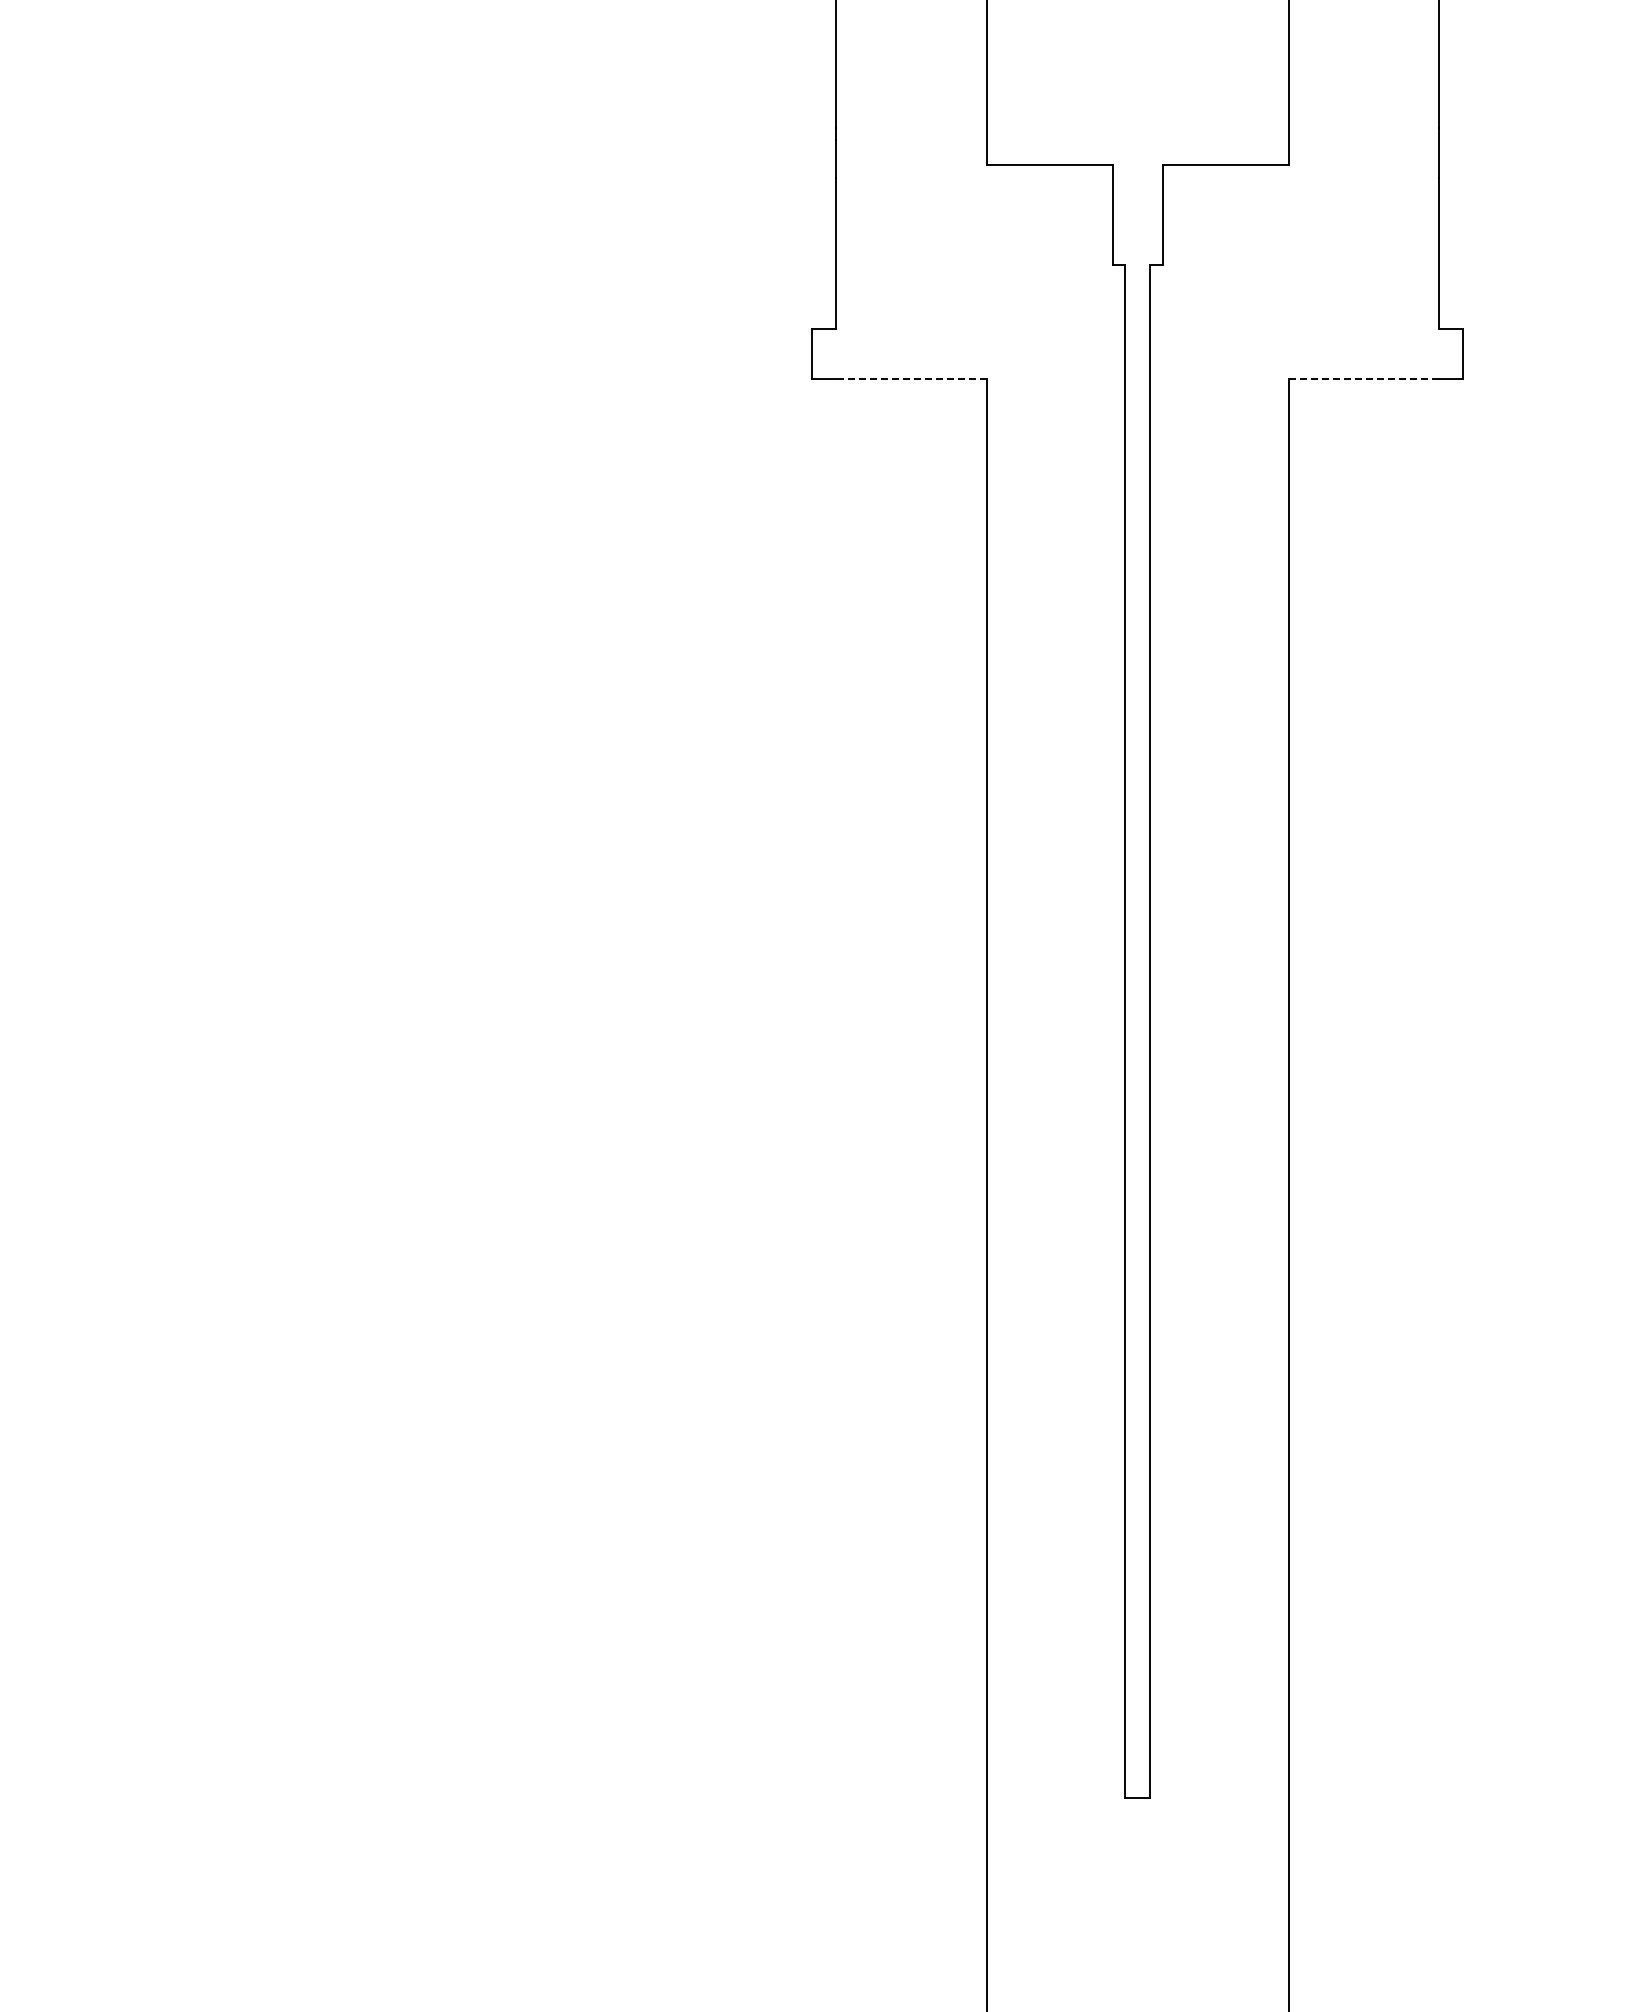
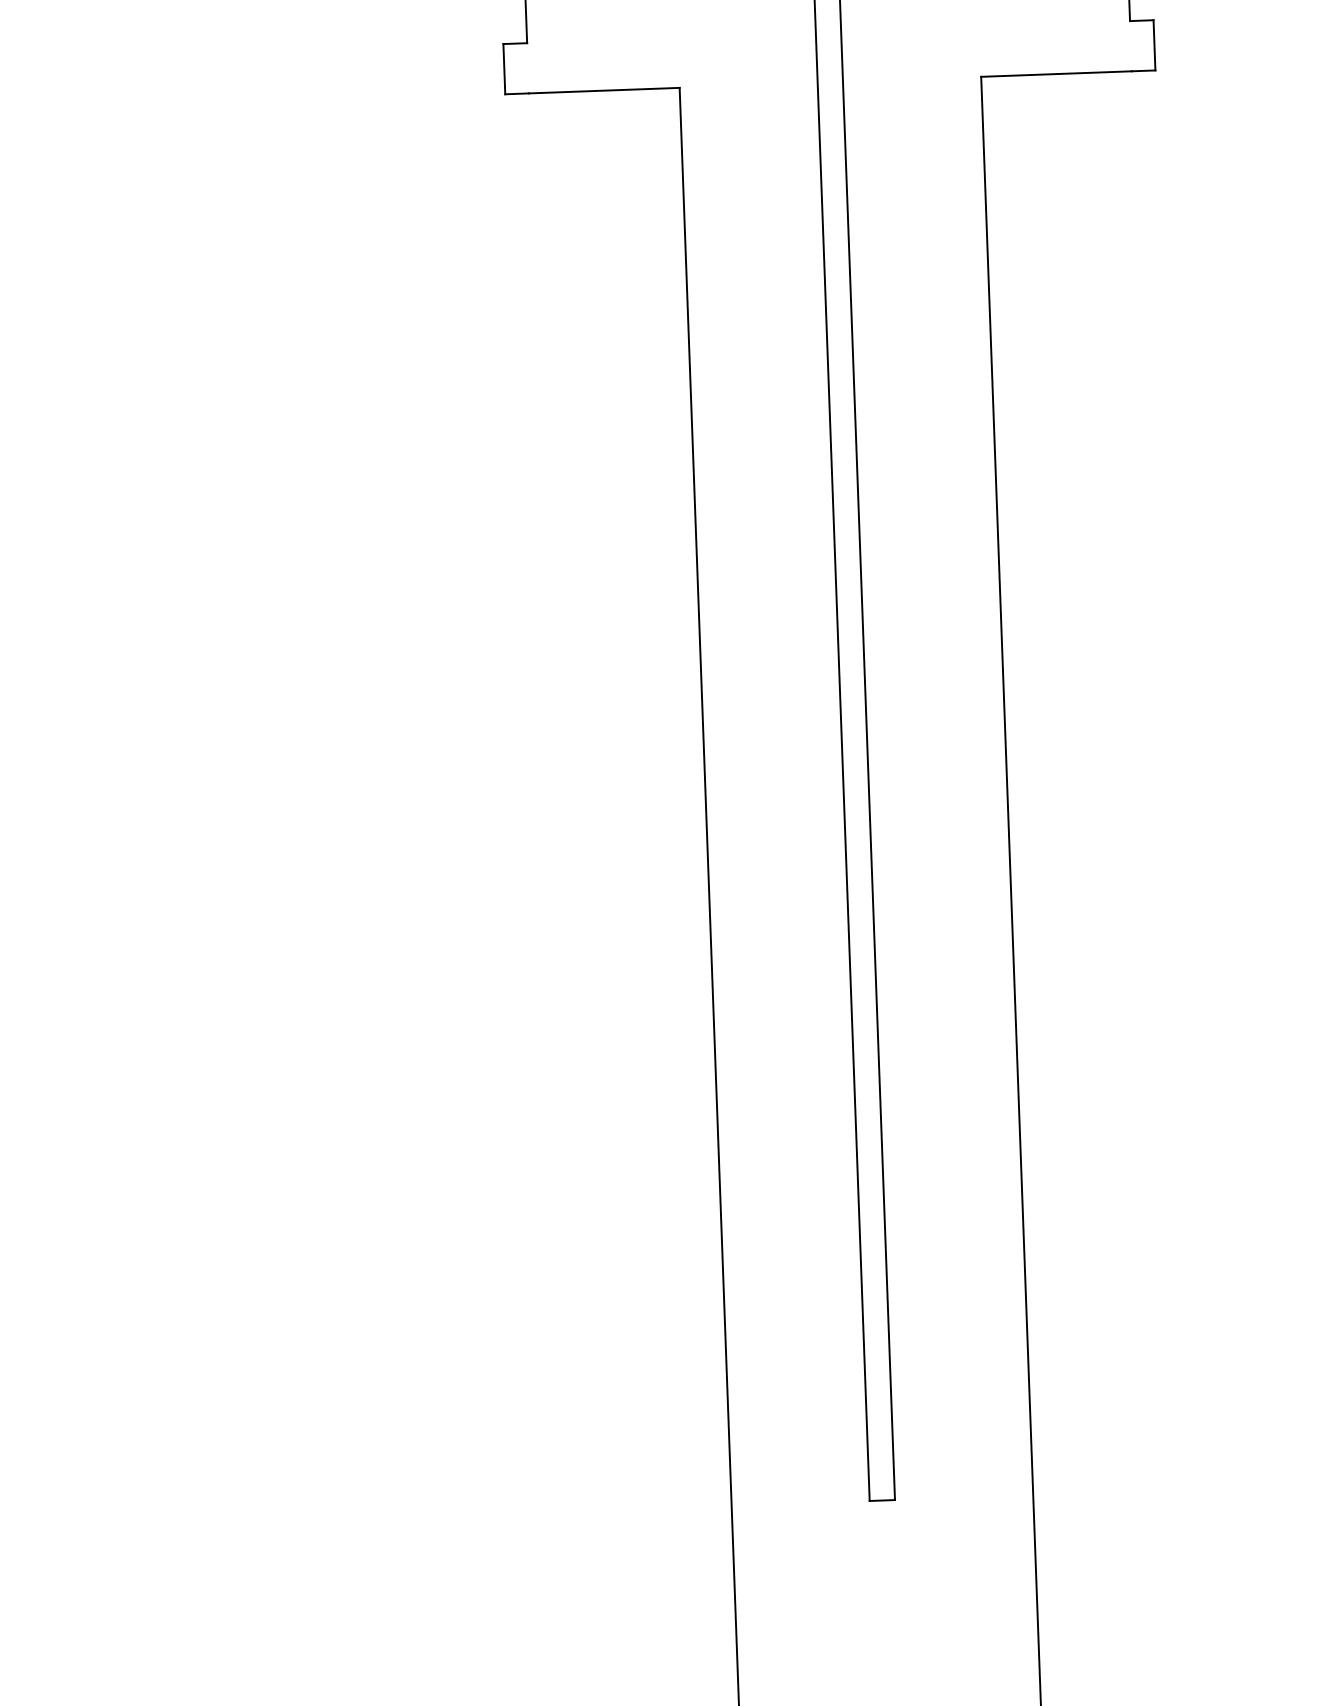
line: (910, 379) -> (603, 91), dashed -> solid
line: (1364, 379) -> (1057, 74), dashed -> solid

